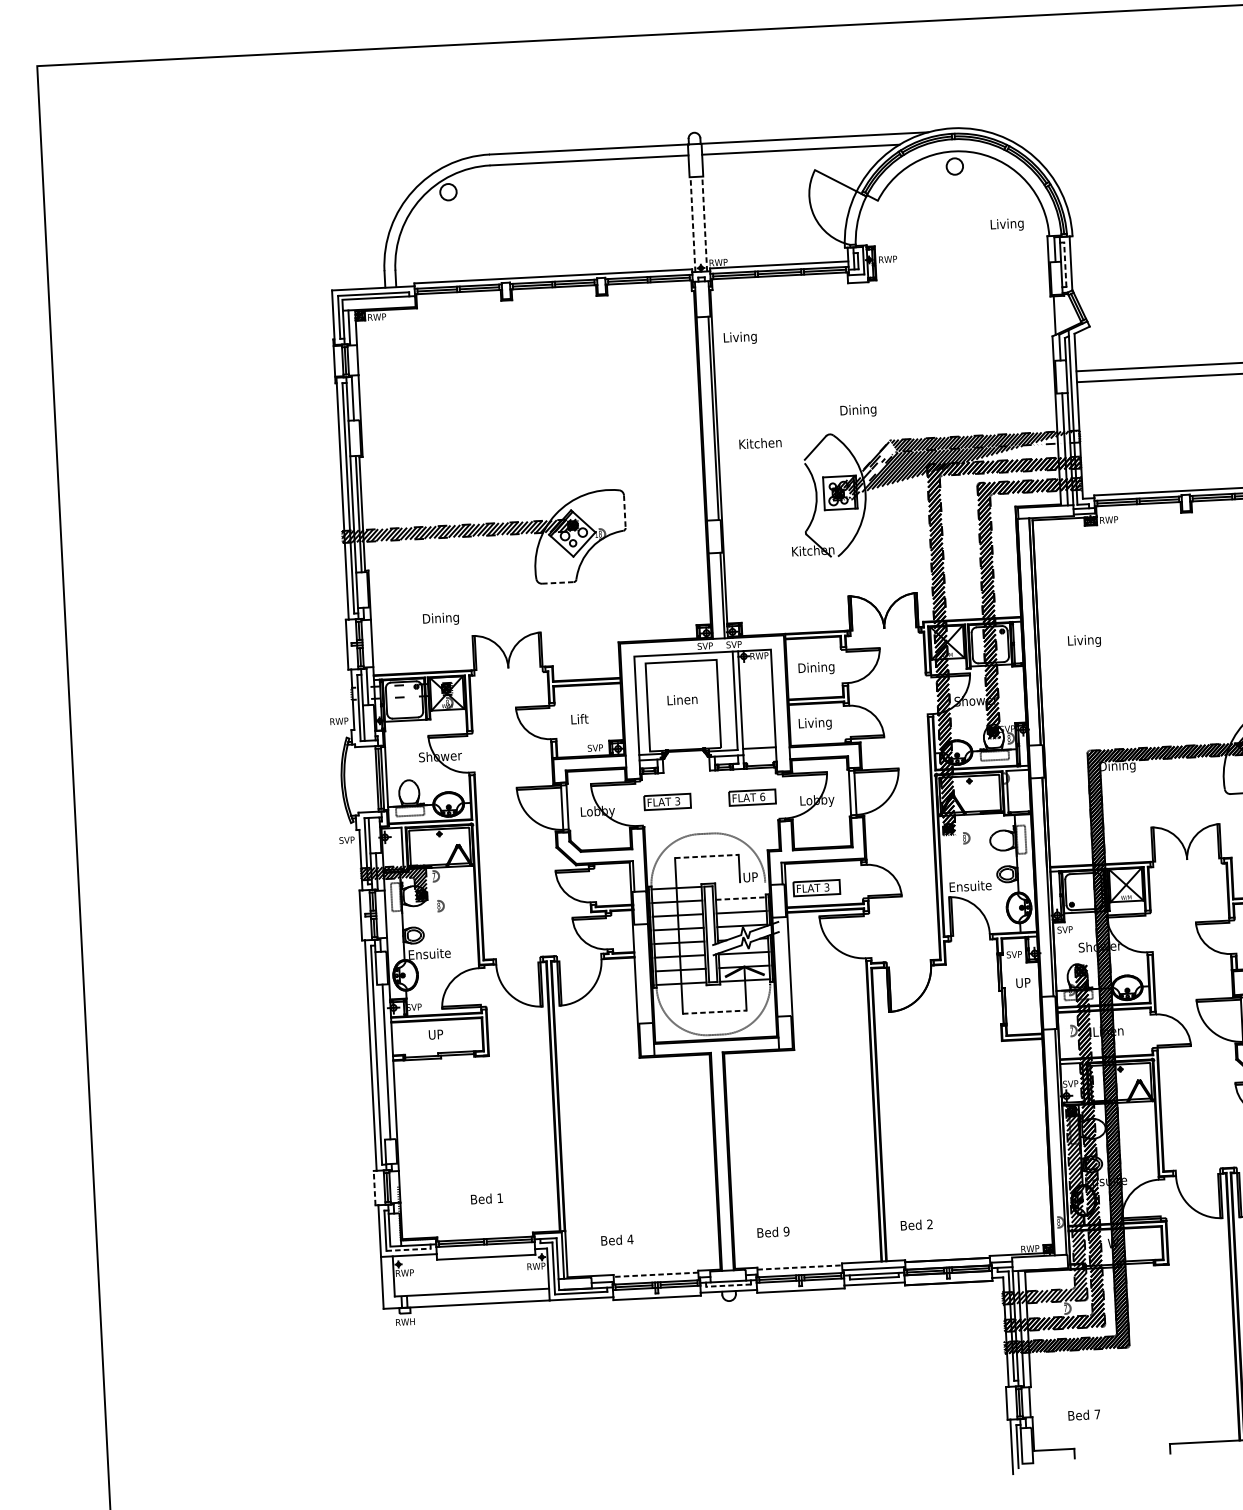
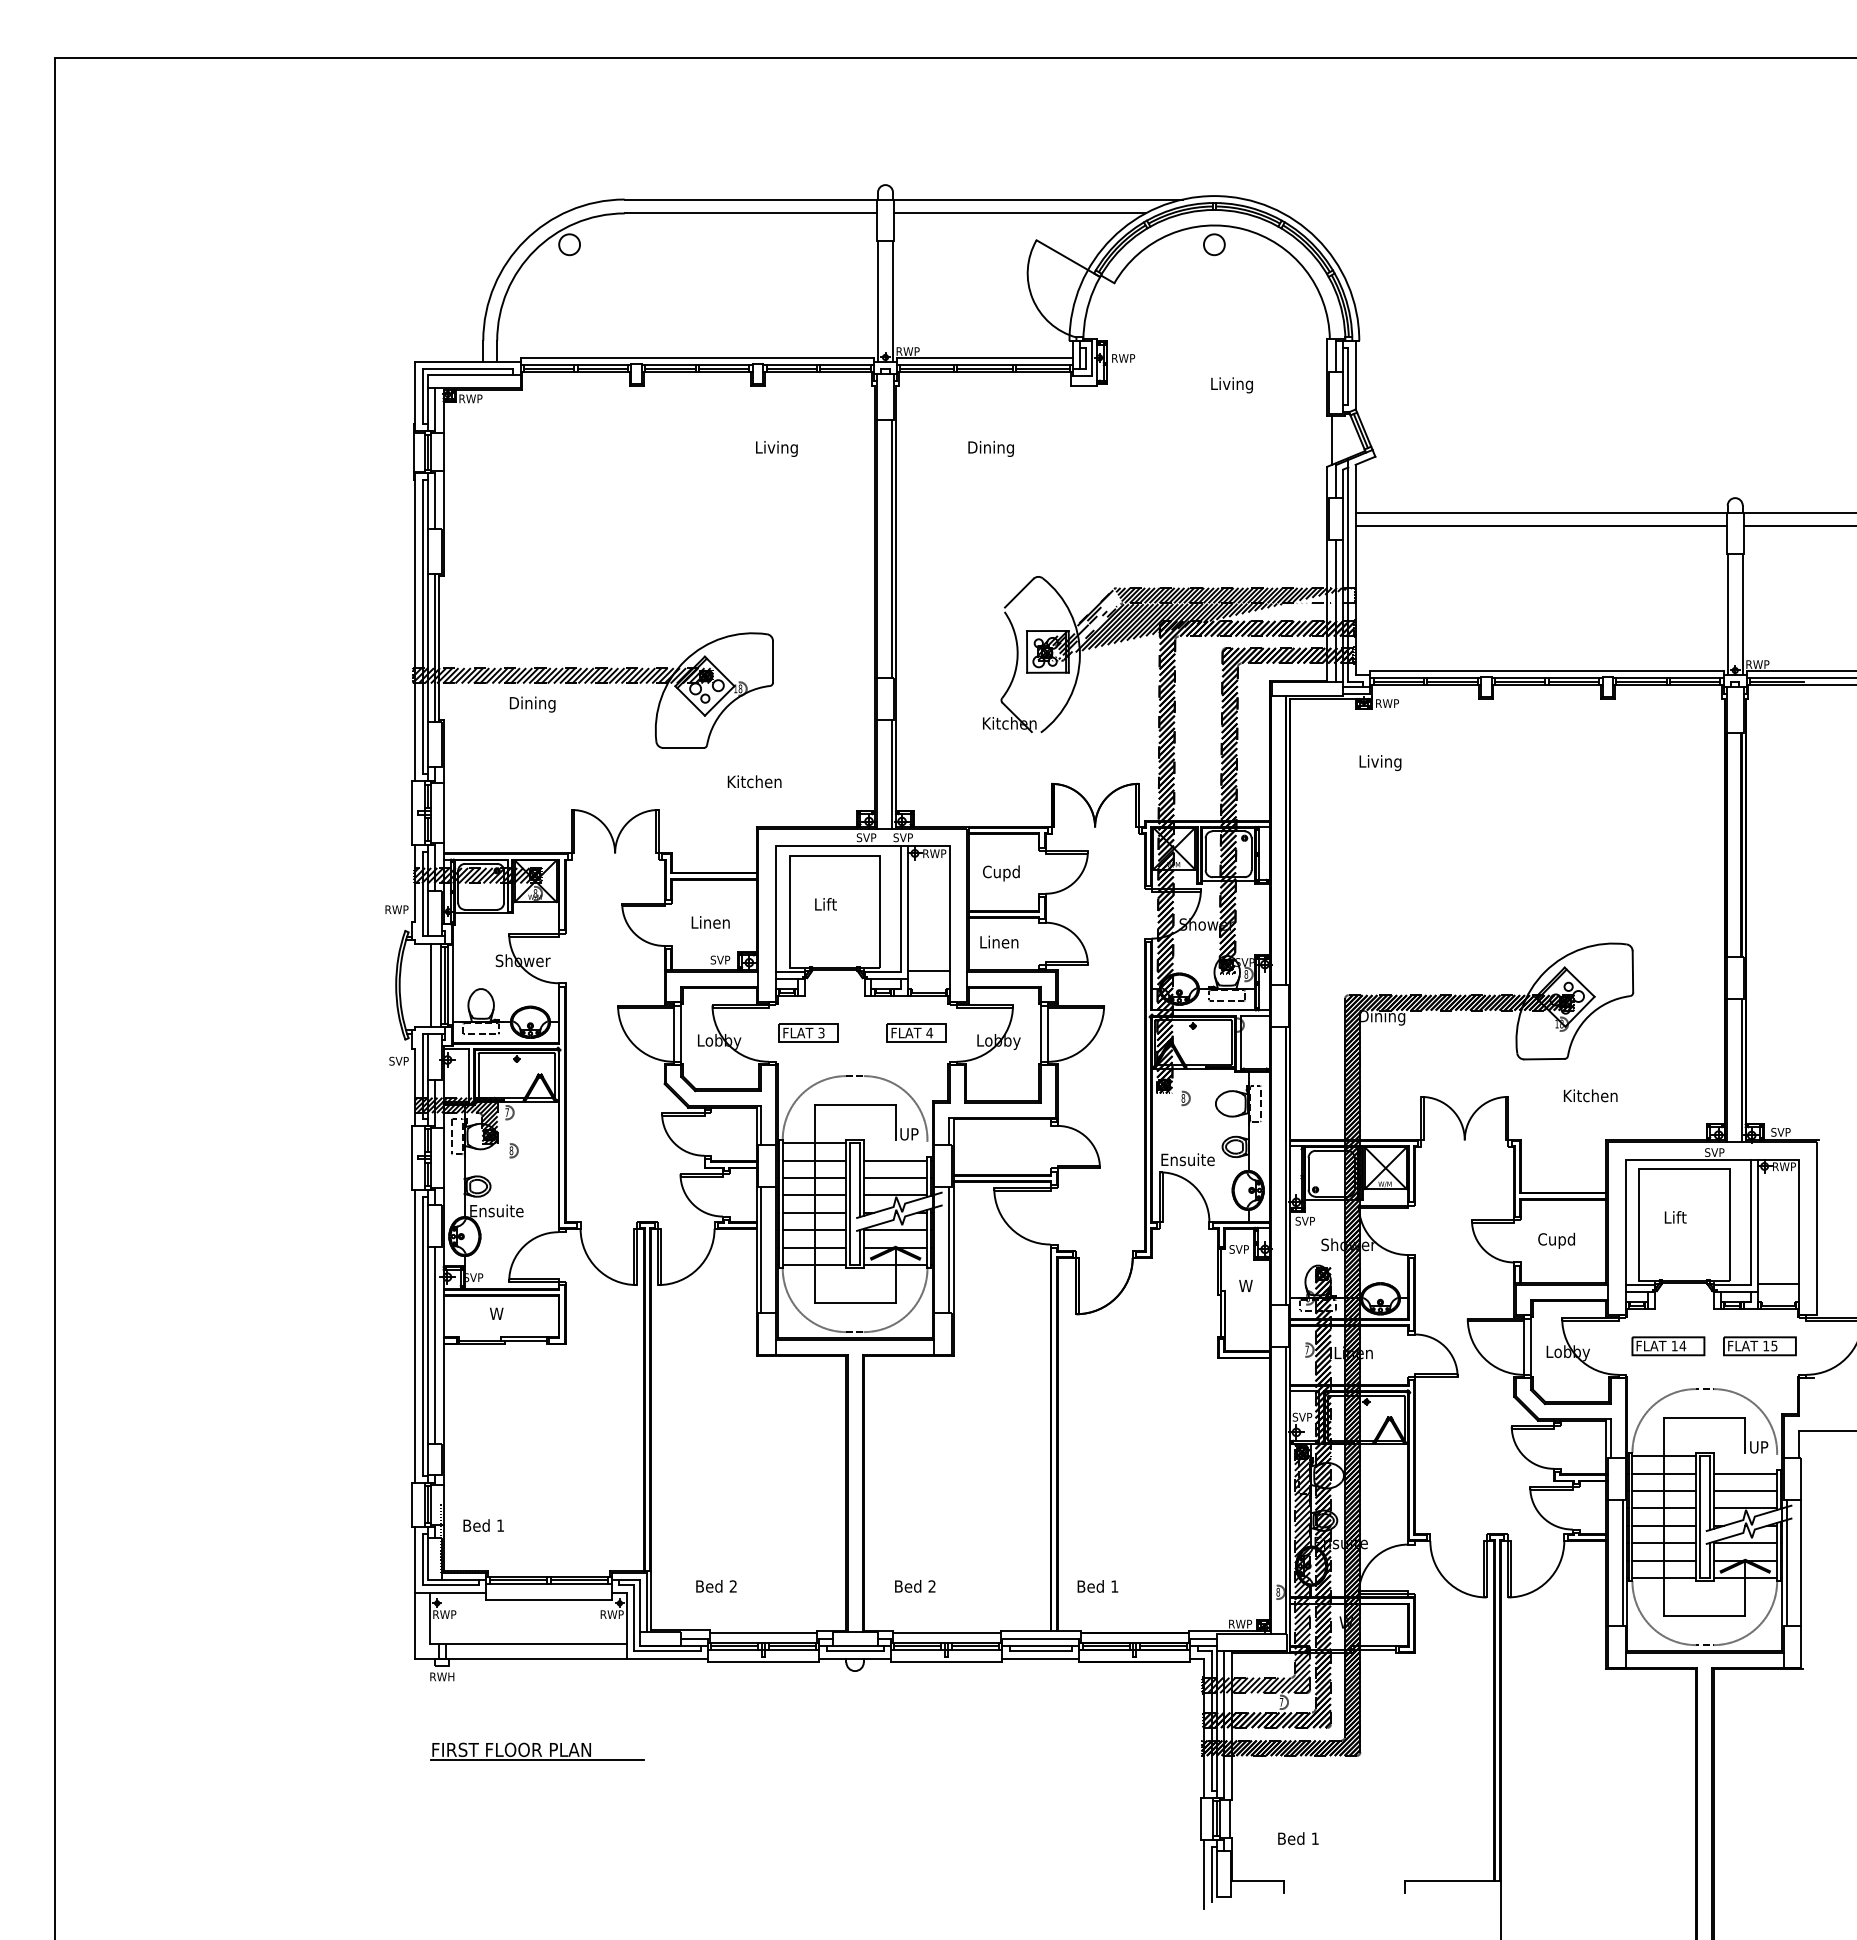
line: (705, 223) -> (893, 301), dashed -> solid
line: (693, 224) -> (878, 301), dashed -> solid
text: (1006, 225) -> (1231, 385), moved
line: (1065, 264) -> (1348, 376), dashed -> solid
text: (740, 337) -> (776, 448), moved
text: (857, 410) -> (990, 448), moved
text: (760, 443) -> (754, 781), moved
line: (625, 511) -> (773, 661), dashed -> solid
line: (558, 582) -> (684, 747), dashed -> solid
text: (440, 619) -> (532, 704), moved
text: (1084, 641) -> (1380, 763), moved
text: (816, 668) -> (1006, 873), Dining -> Cupd
hatch: (402, 691) -> (478, 875), added
text: (686, 699) -> (839, 904), Linen -> Lift
text: (590, 718) -> (716, 922), Lift -> Linen
text: (820, 723) -> (1007, 943), Living -> Linen
line: (368, 779) -> (430, 985), added
text: (762, 796) -> (929, 1032), 6 -> 4
line: (707, 856) -> (855, 1104), dashed -> solid
part: (816, 887) -> (992, 1151), removed
line: (740, 898) -> (895, 1160), dashed -> solid
line: (786, 966) -> (949, 1249), added
line: (638, 973) -> (760, 1249), added
text: (1023, 983) -> (1248, 1286), UP -> W
line: (715, 1012) -> (855, 1303), dashed -> solid
text: (435, 1034) -> (499, 1313), UP -> W
line: (380, 1061) -> (427, 1344), added
line: (374, 1187) -> (411, 1504), dashed -> solid
text: (486, 1198) -> (483, 1525), moved
text: (929, 1224) -> (1114, 1586), 2 -> 1
text: (786, 1231) -> (931, 1586), 9 -> 2
text: (630, 1239) -> (733, 1586), 4 -> 2
line: (409, 1249) -> (451, 1585), dashed -> solid
line: (799, 1267) -> (946, 1632), dashed -> solid
line: (655, 1274) -> (763, 1632), dashed -> solid
line: (728, 1285) -> (855, 1651), dashed -> solid
part: (483, 1376) -> (537, 1751), added
text: (1096, 1414) -> (1314, 1838), 7 -> 1

